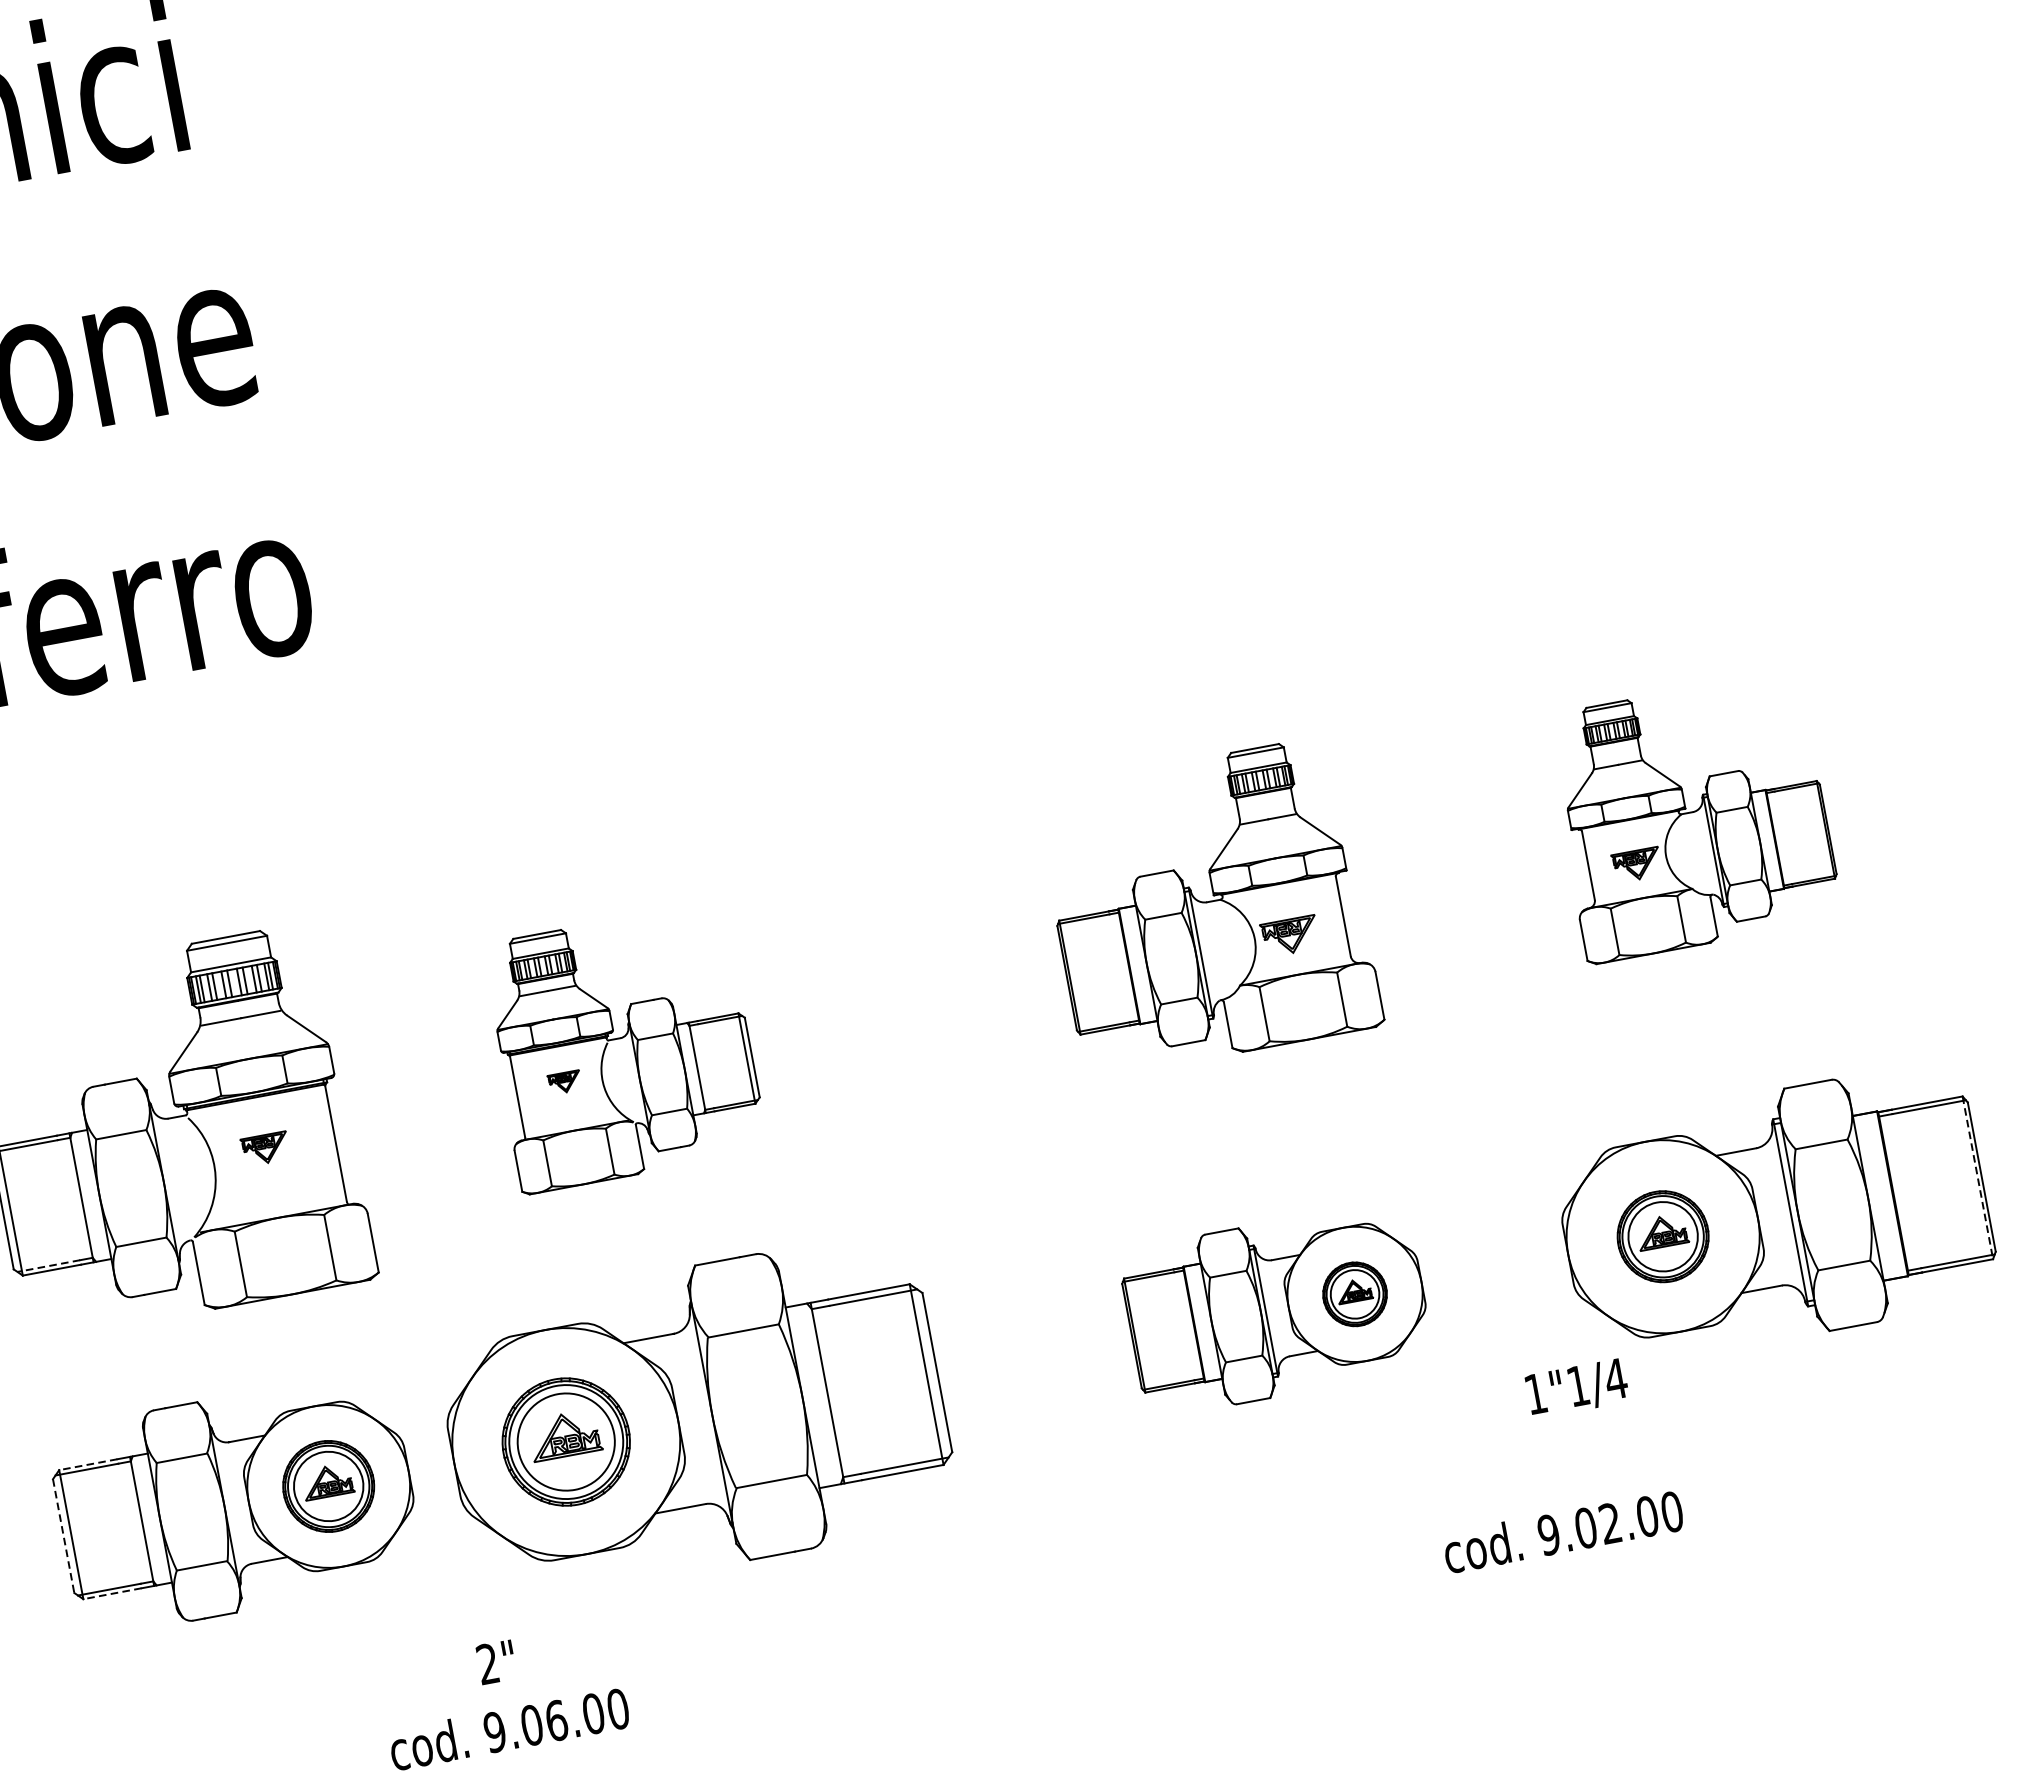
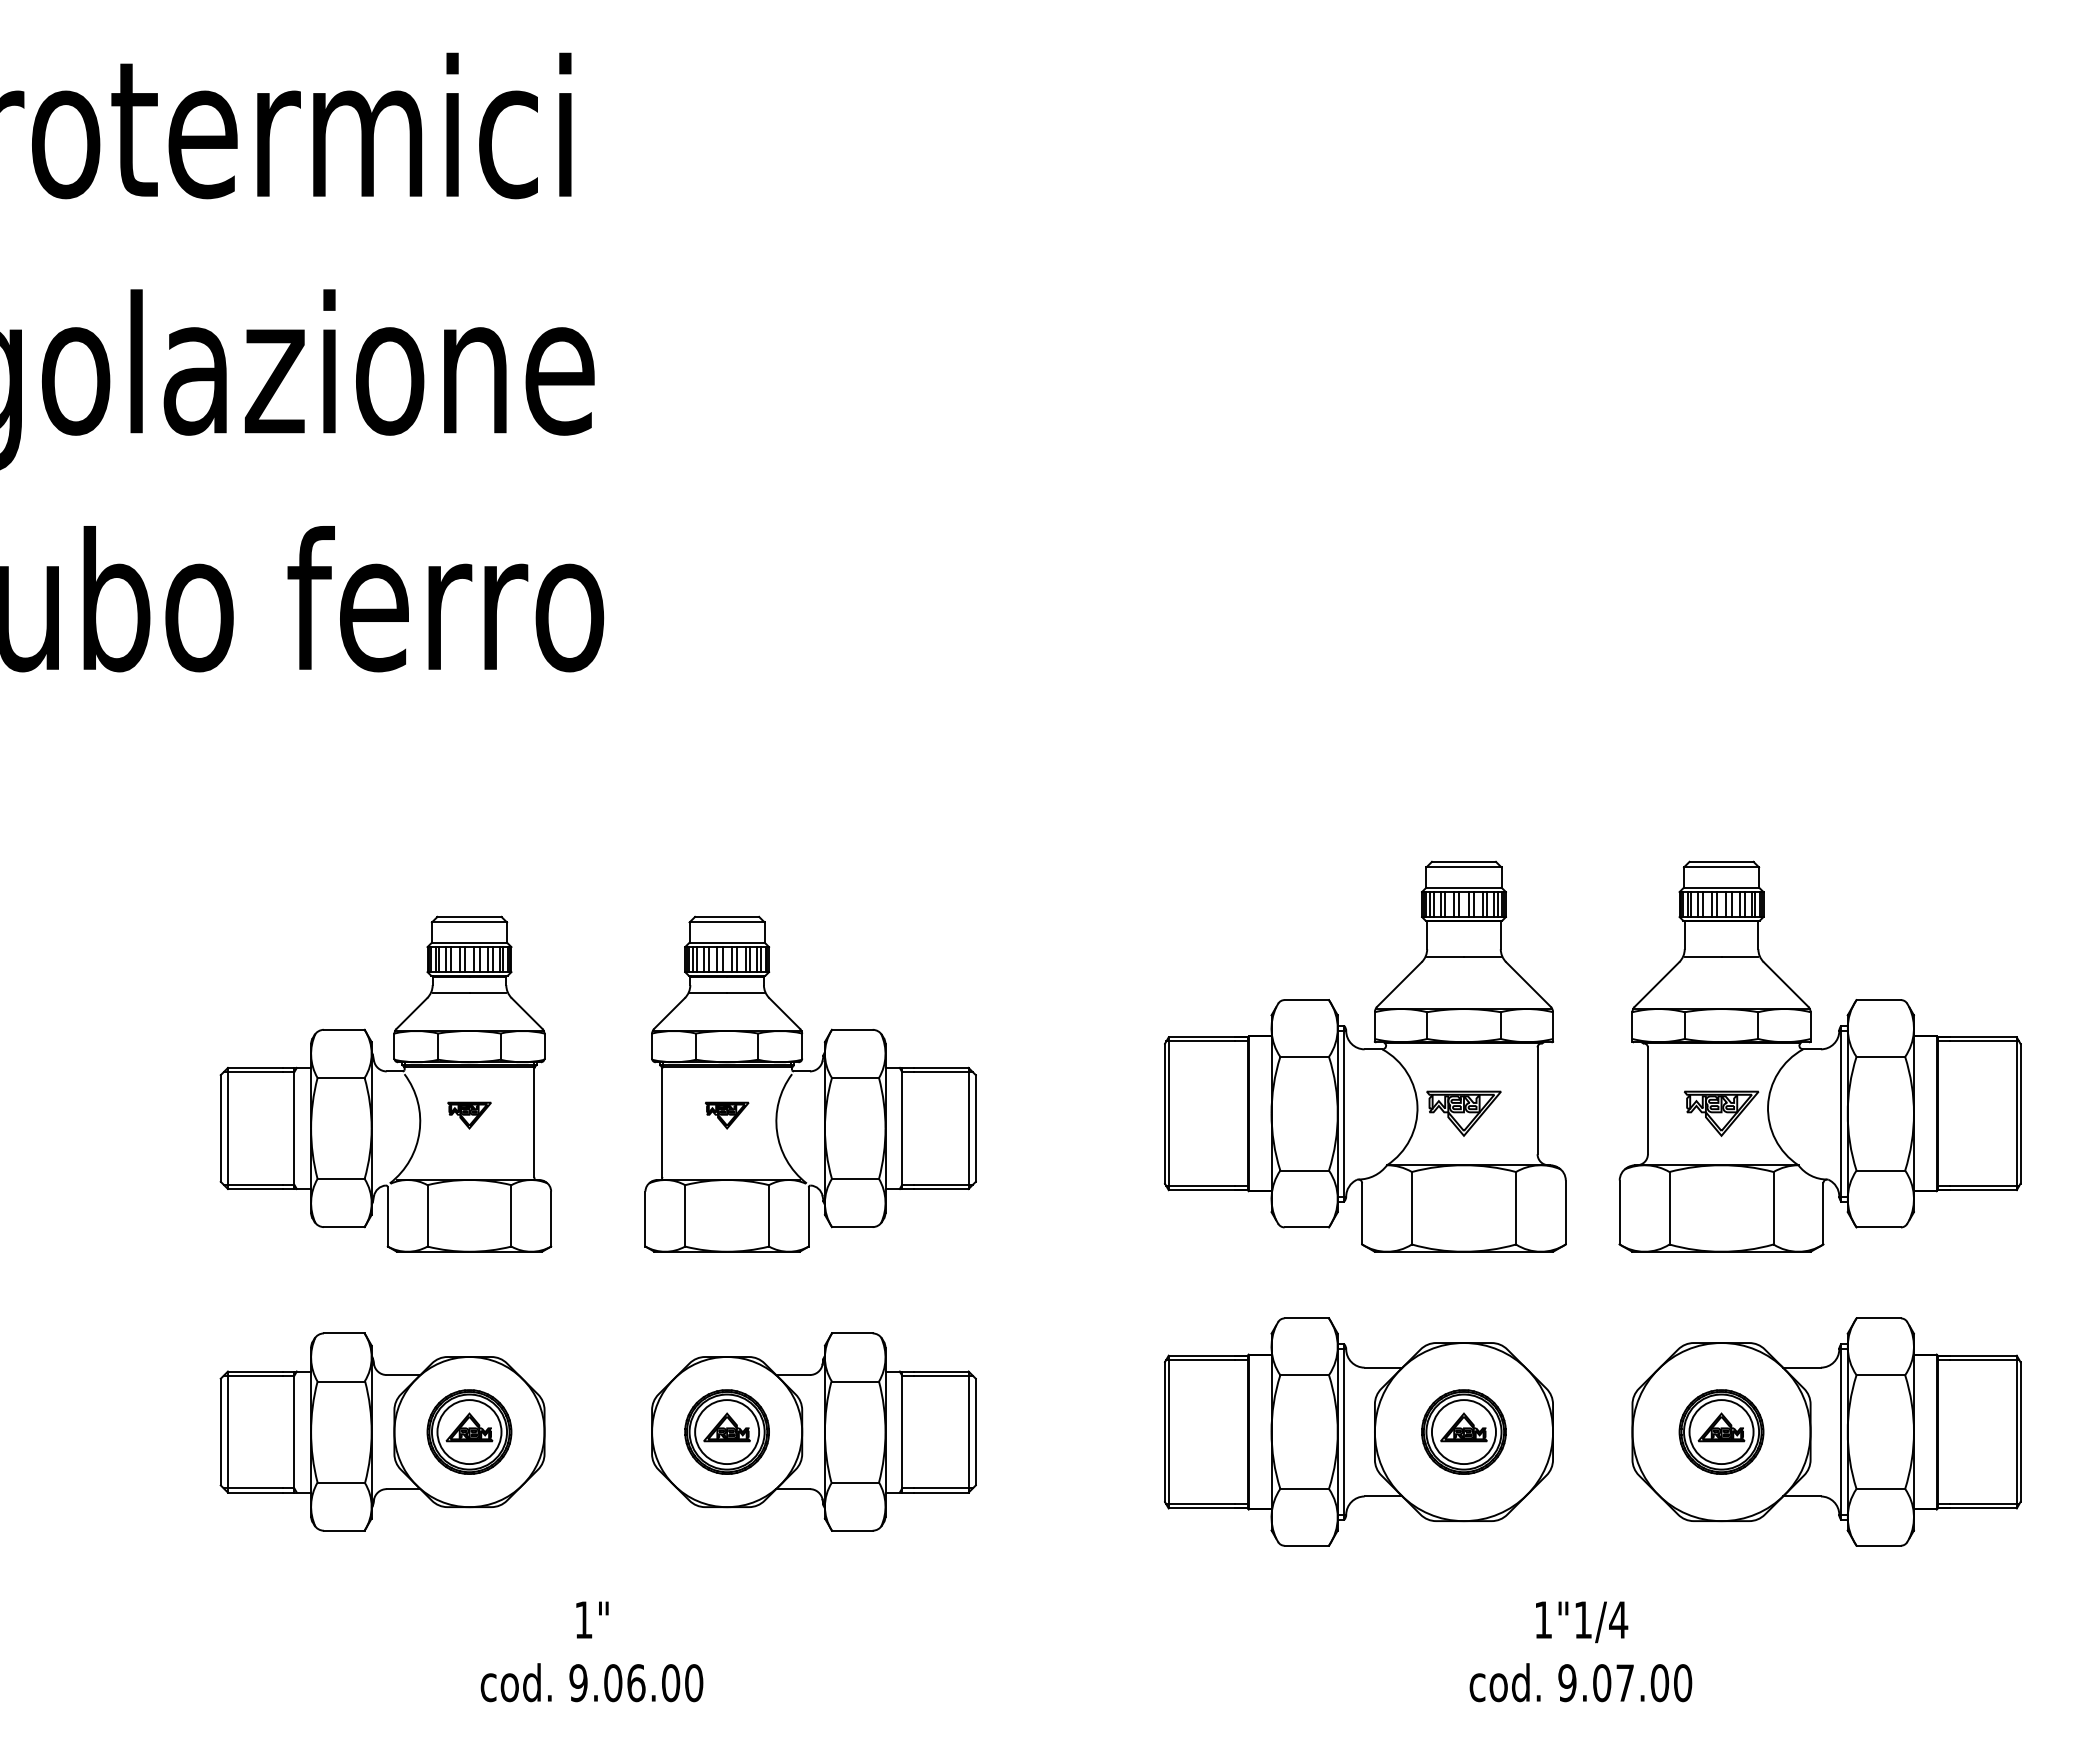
part: (1692, 816) -> (1819, 1056), size x1.67
part: (1208, 907) -> (1365, 1056), size x1.43
part: (622, 1046) -> (810, 1083), size x1.43
line: (1977, 1178) -> (2016, 1432), dashed -> solid
line: (48, 1265) -> (252, 1184), dashed -> solid
part: (1276, 1308) -> (1358, 1431), size x1.43
text: (1577, 1388) -> (1582, 1622), moved
part: (695, 1417) -> (813, 1431), size x0.71
line: (87, 1464) -> (254, 1371), dashed -> solid
text: (1609, 1523) -> (1624, 1682), 9.02.00 -> 9.07.00
line: (63, 1536) -> (220, 1432), dashed -> solid
line: (111, 1593) -> (254, 1492), dashed -> solid
text: (487, 1663) -> (583, 1619), 2" -> 1"

